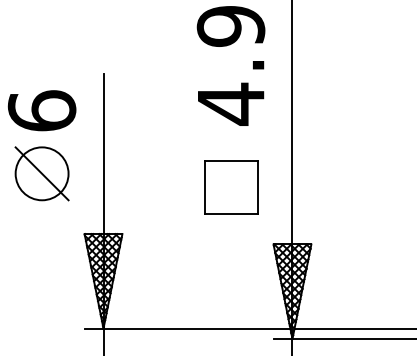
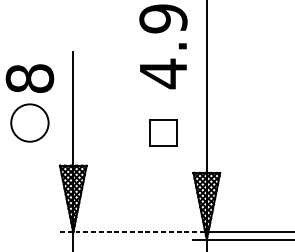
text: (41, 110) -> (29, 78), 6 -> 8
line: (41, 173) -> (29, 122), removed
part: (231, 187) -> (163, 132), size x0.7
line: (187, 328) -> (132, 232), solid -> dashed

